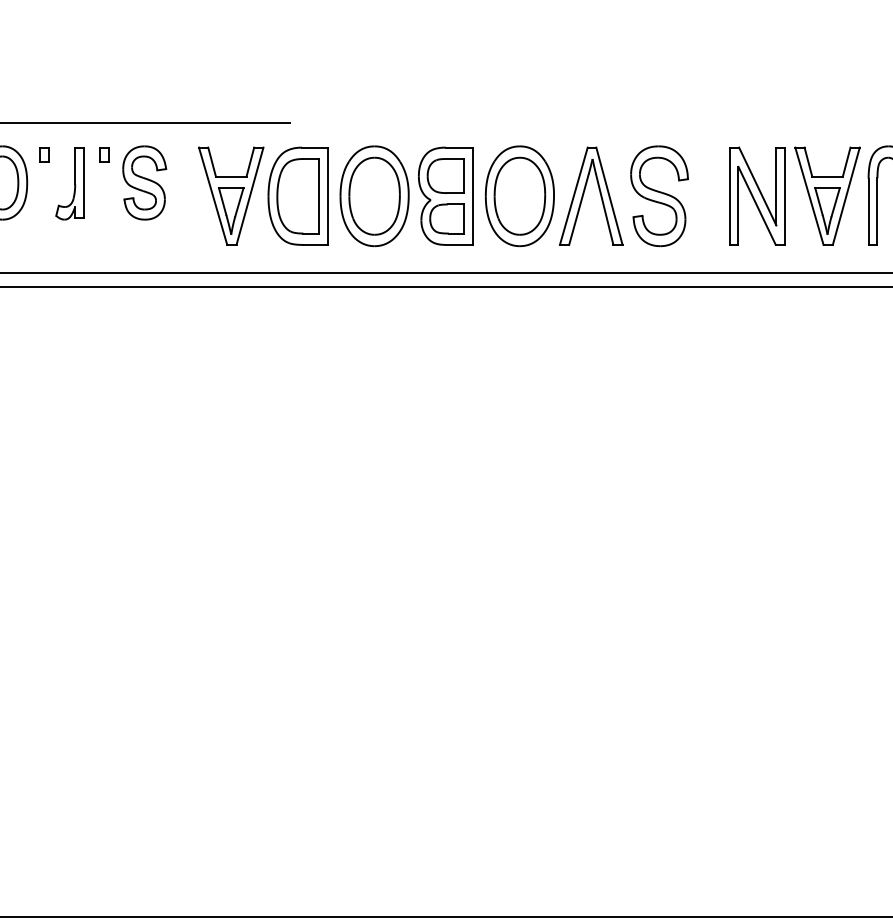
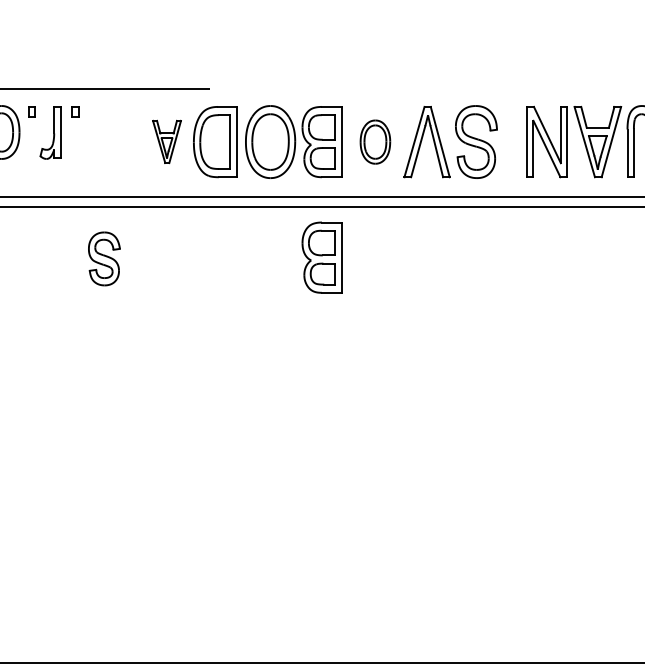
part: (144, 182) -> (104, 258), moved
part: (231, 195) -> (167, 141), size x0.6
part: (519, 196) -> (375, 142), size x0.6
part: (445, 355) -> (321, 257), added

